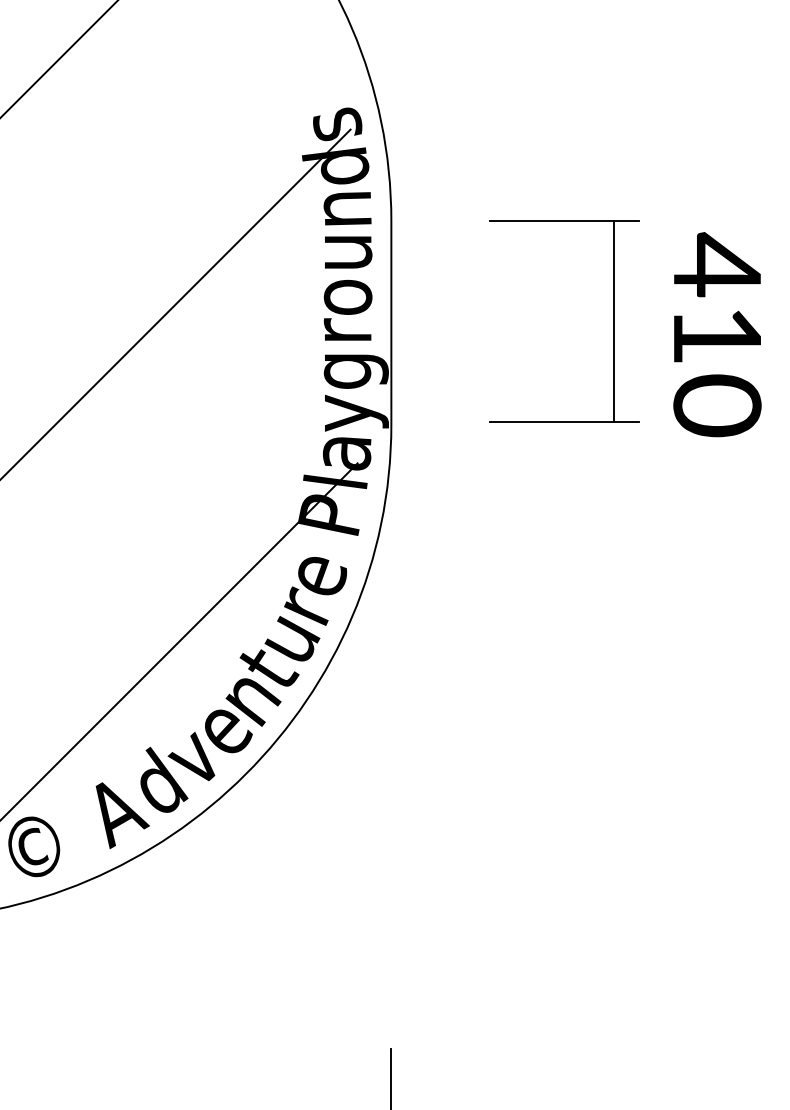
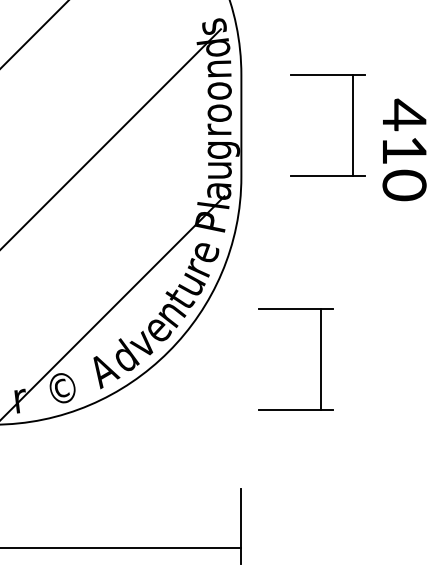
text: (347, 251) -> (219, 90), u -> o
text: (717, 333) -> (404, 149), moved
text: (355, 413) -> (223, 171), y -> u
part: (549, 789) -> (320, 359), added

